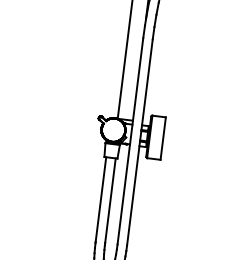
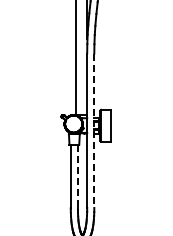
line: (140, 143) -> (94, 131), solid -> dashed
line: (109, 200) -> (77, 176), solid -> dashed

